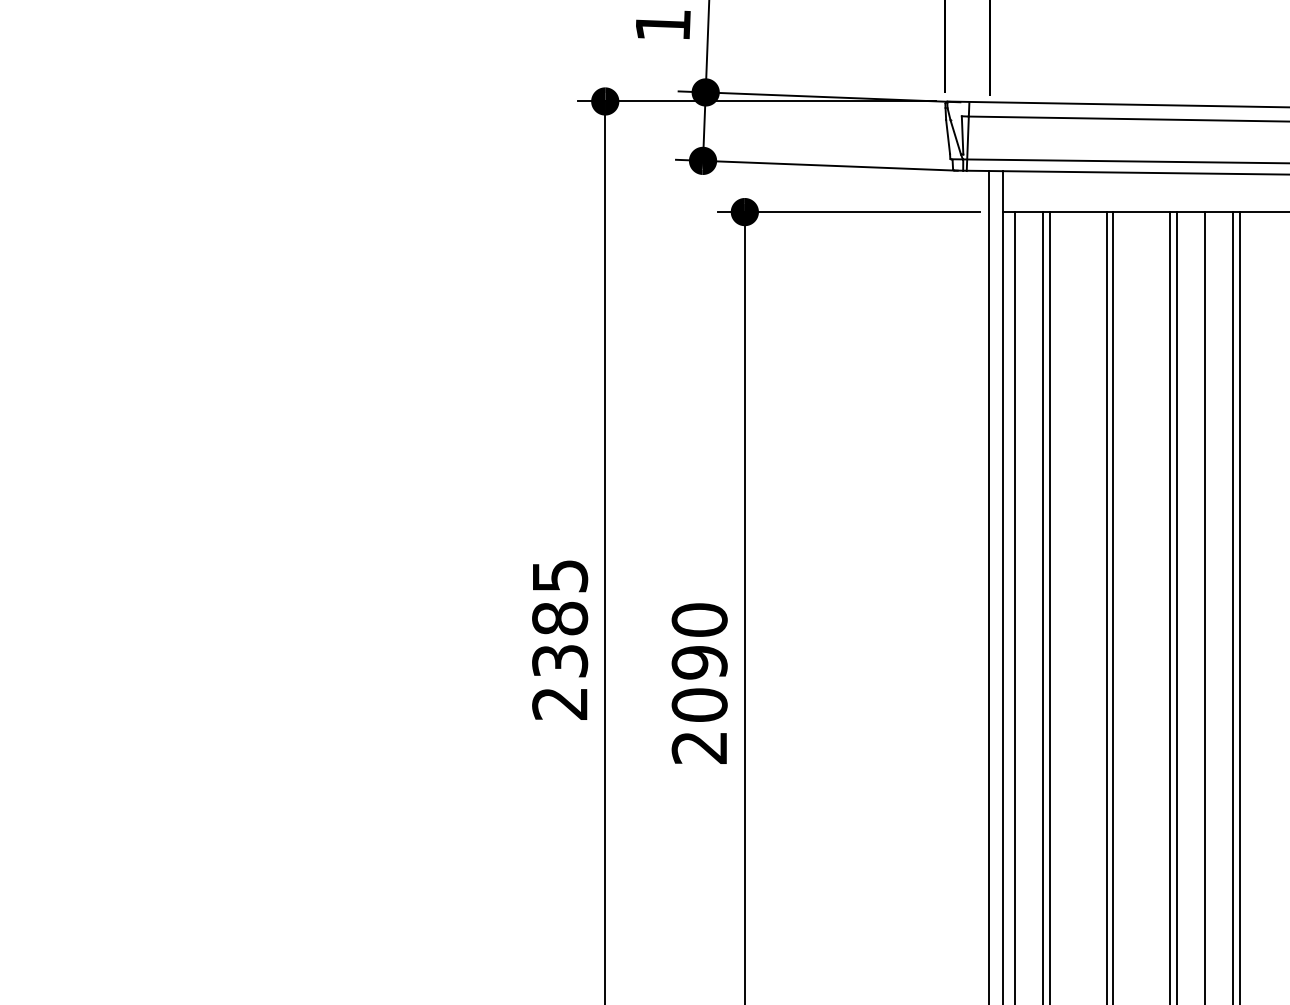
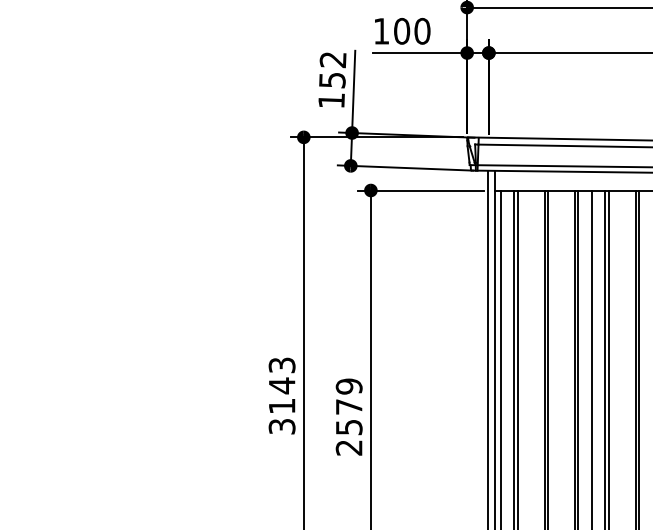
text: (558, 638) -> (281, 395), 2385 -> 3143
text: (698, 661) -> (348, 406), 2090 -> 2579

